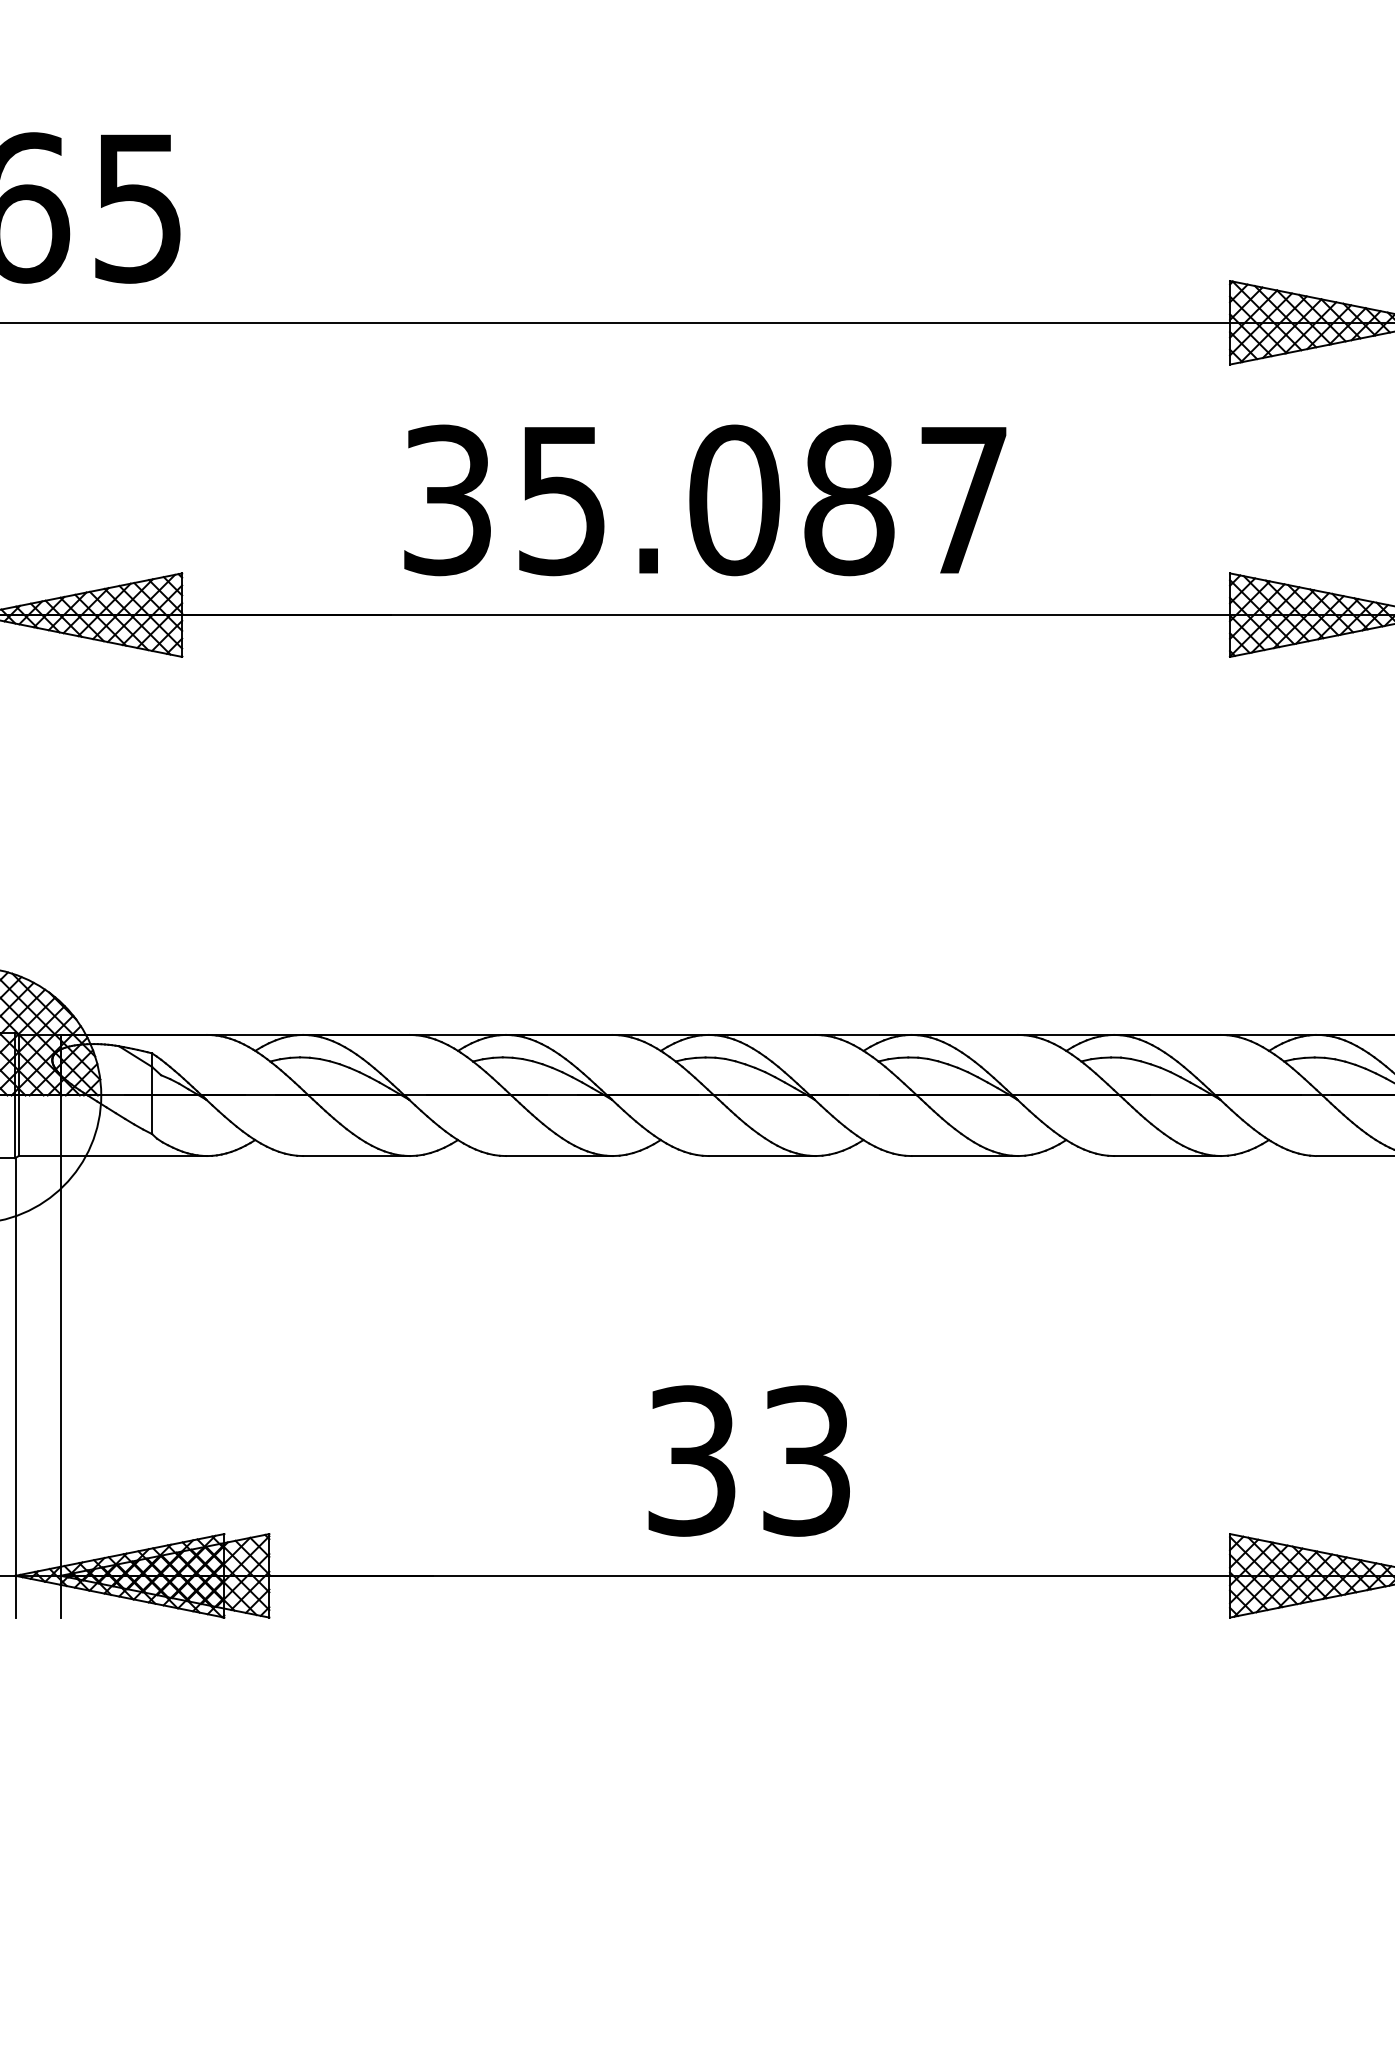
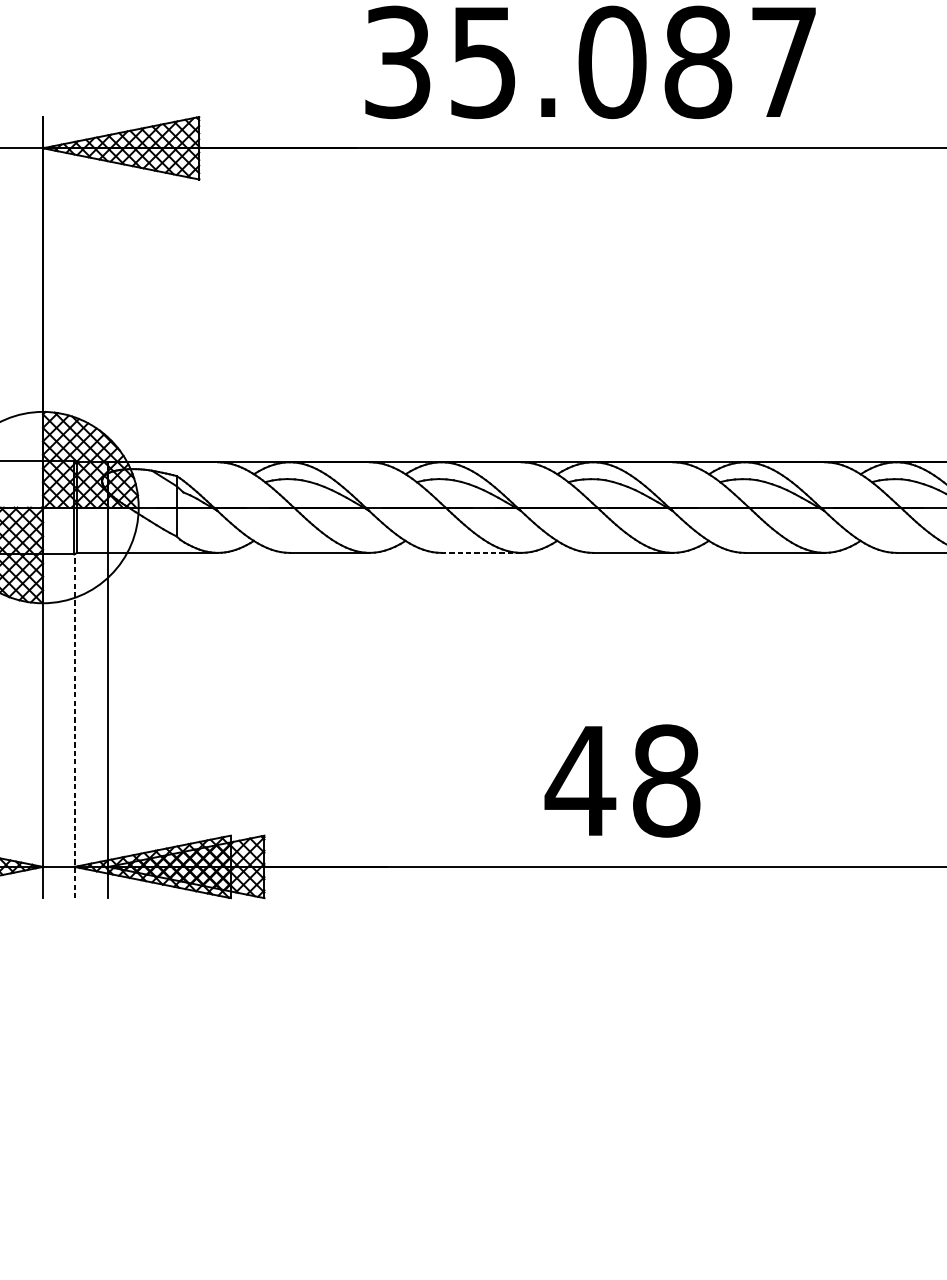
line: (558, 1156) -> (480, 553), solid -> dashed
line: (15, 1387) -> (74, 726), solid -> dashed
text: (747, 1460) -> (622, 780), 33 -> 48

